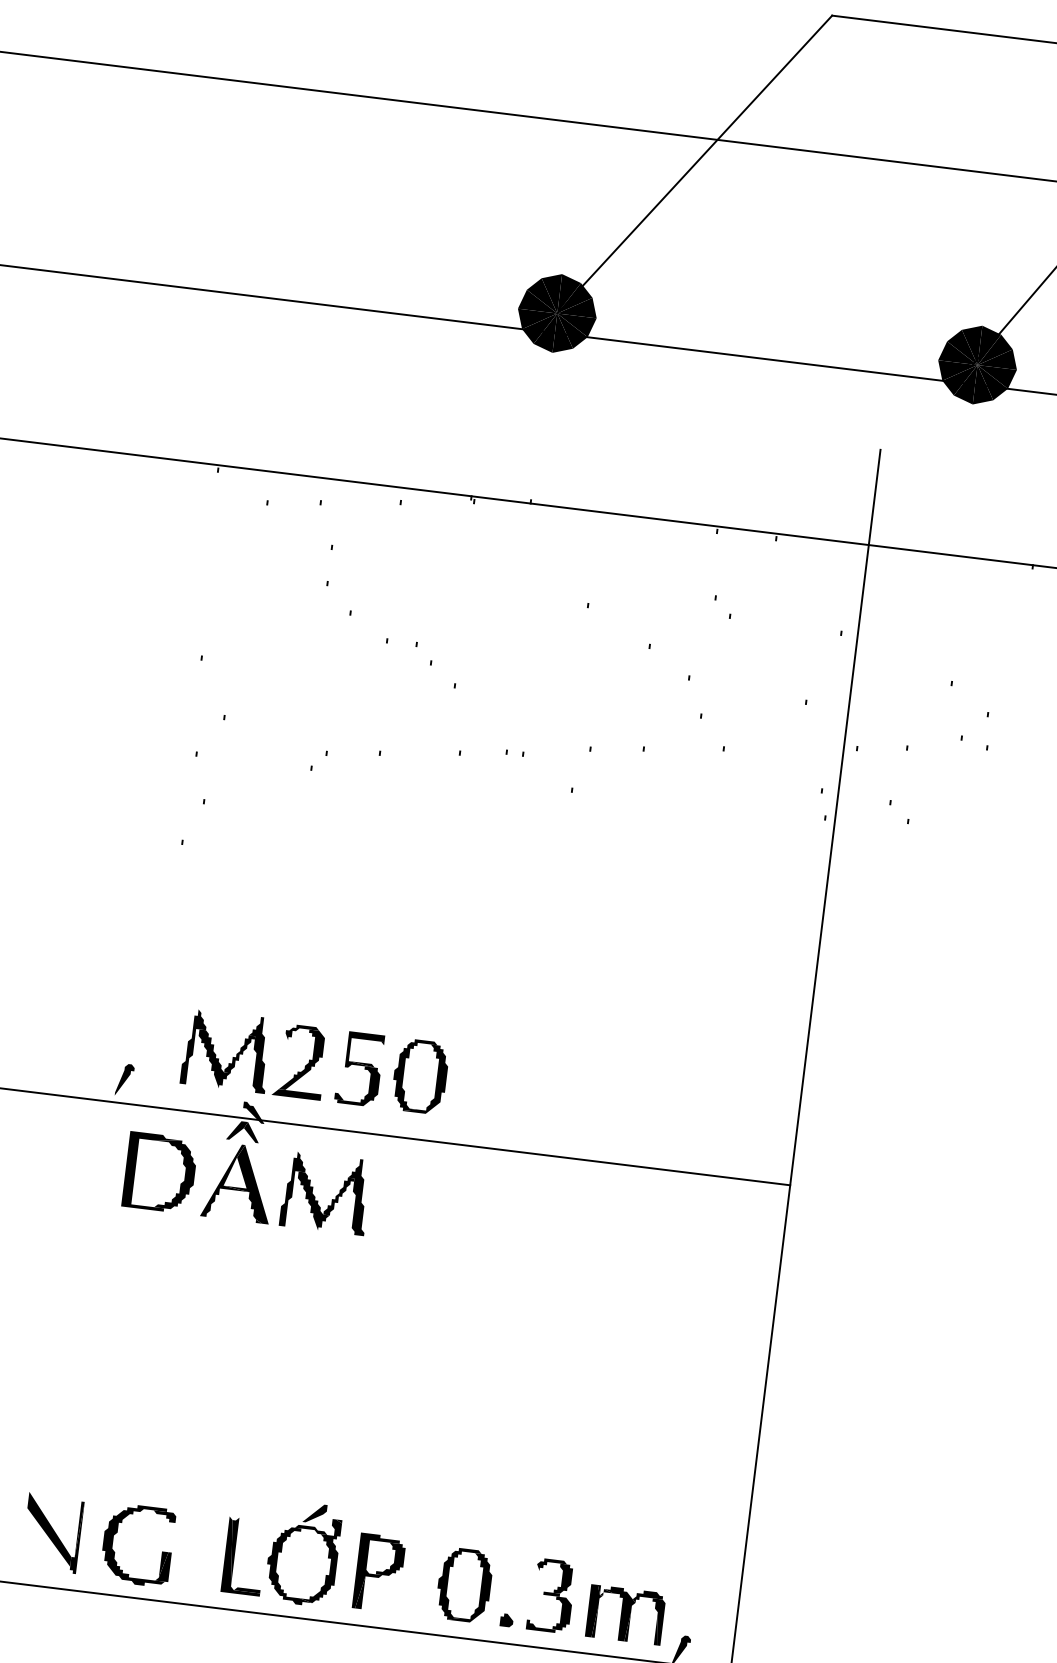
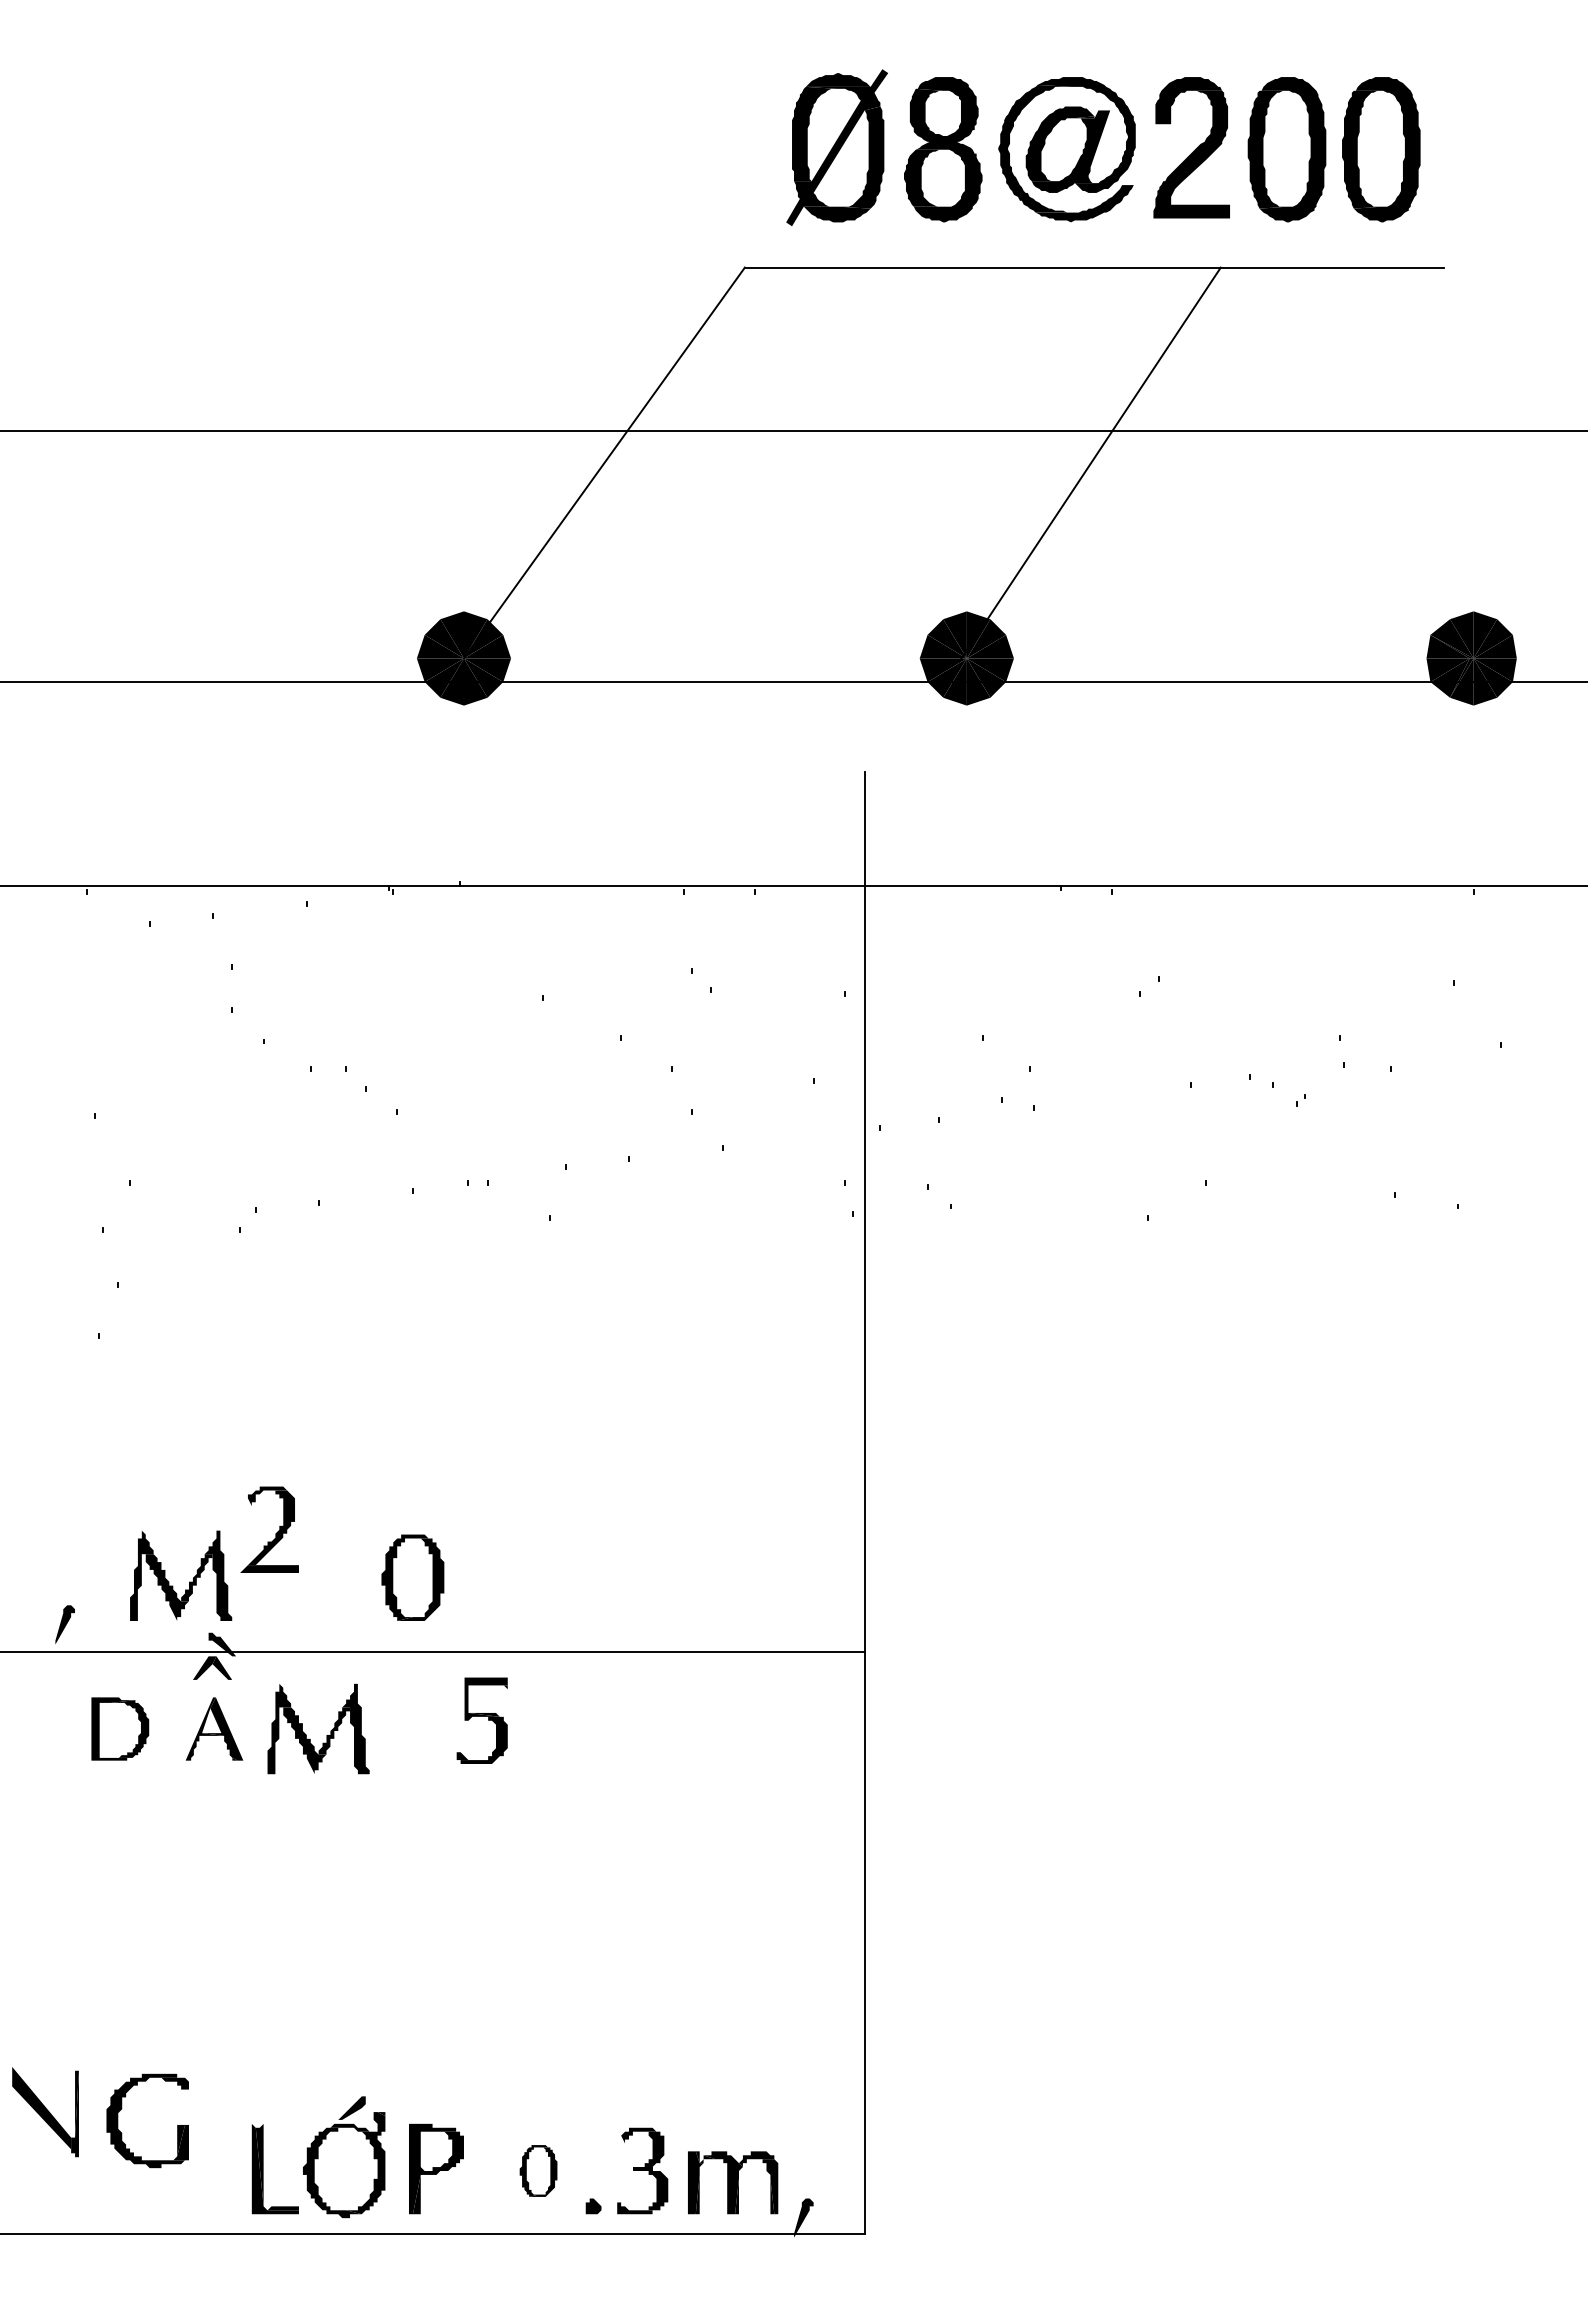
part: (305, 1065) -> (275, 1533), moved
part: (358, 1068) -> (481, 1720), moved
part: (160, 1172) -> (120, 1728), size x0.7
part: (239, 1182) -> (214, 1728), size x0.7
part: (118, 1532) -> (122, 2108), moved
part: (52, 1533) -> (45, 2112), moved
part: (464, 1584) -> (538, 2170), size x0.6

